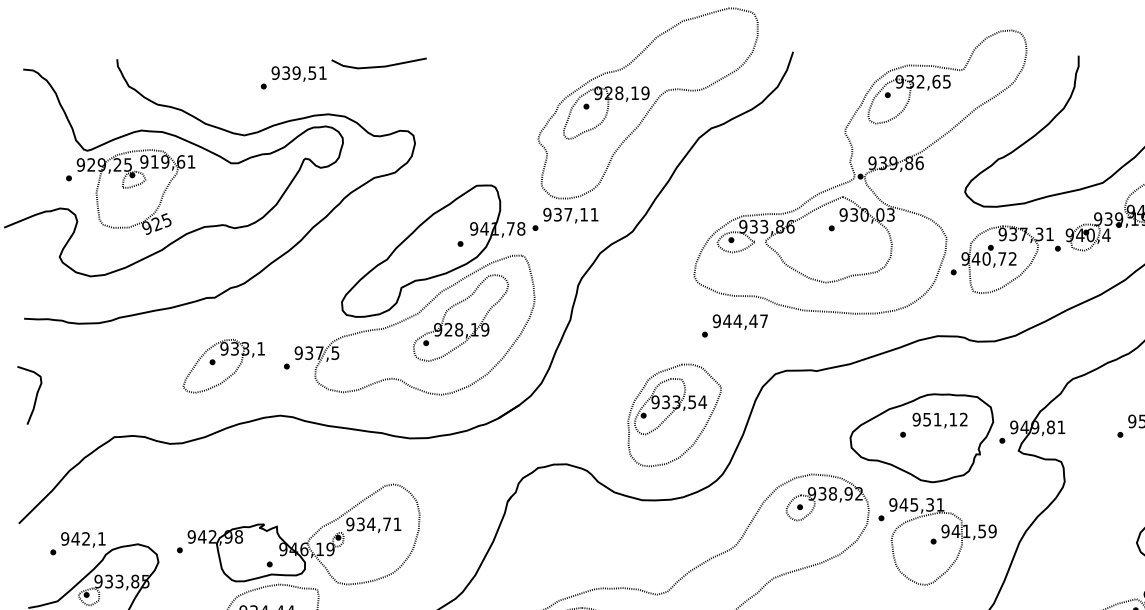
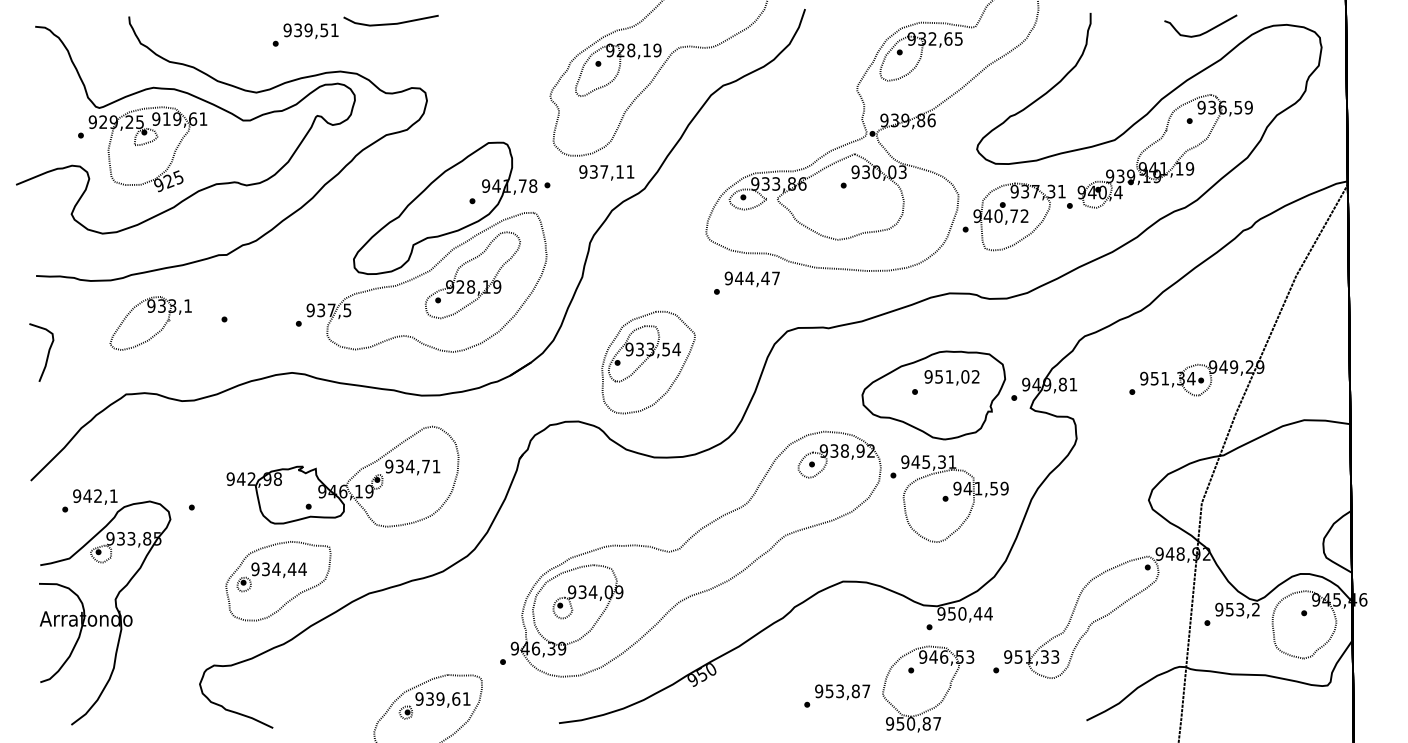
text: (570, 215) -> (606, 172), moved
part: (223, 355) -> (150, 312), moved
part: (674, 415) -> (648, 362), moved
text: (953, 419) -> (965, 376), 951,12 -> 951,02
part: (309, 538) -> (348, 480), moved

